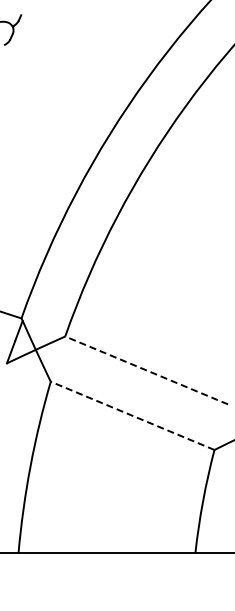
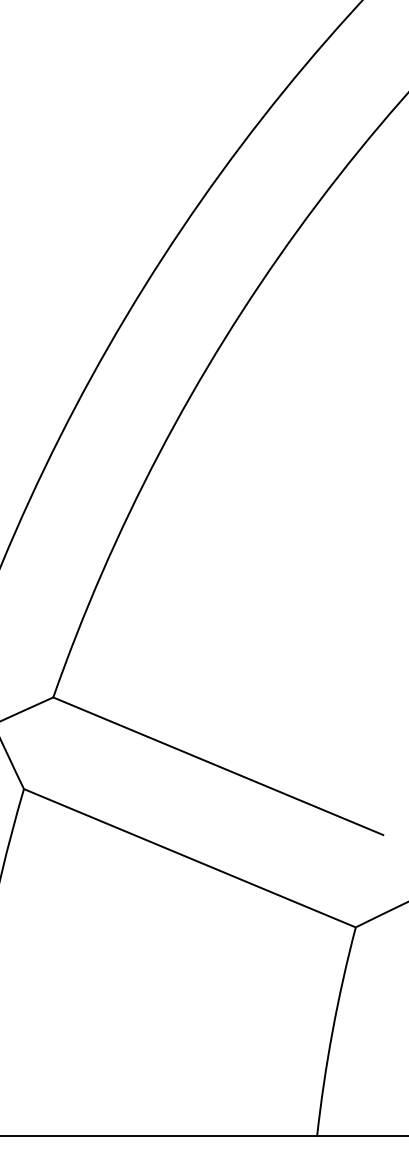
line: (146, 370) -> (217, 766), dashed -> solid
line: (132, 415) -> (189, 857), dashed -> solid

